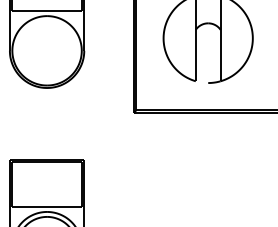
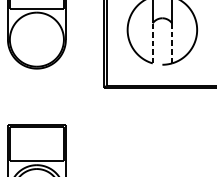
line: (195, 55) -> (152, 43), solid -> dashed
line: (220, 55) -> (171, 43), solid -> dashed

